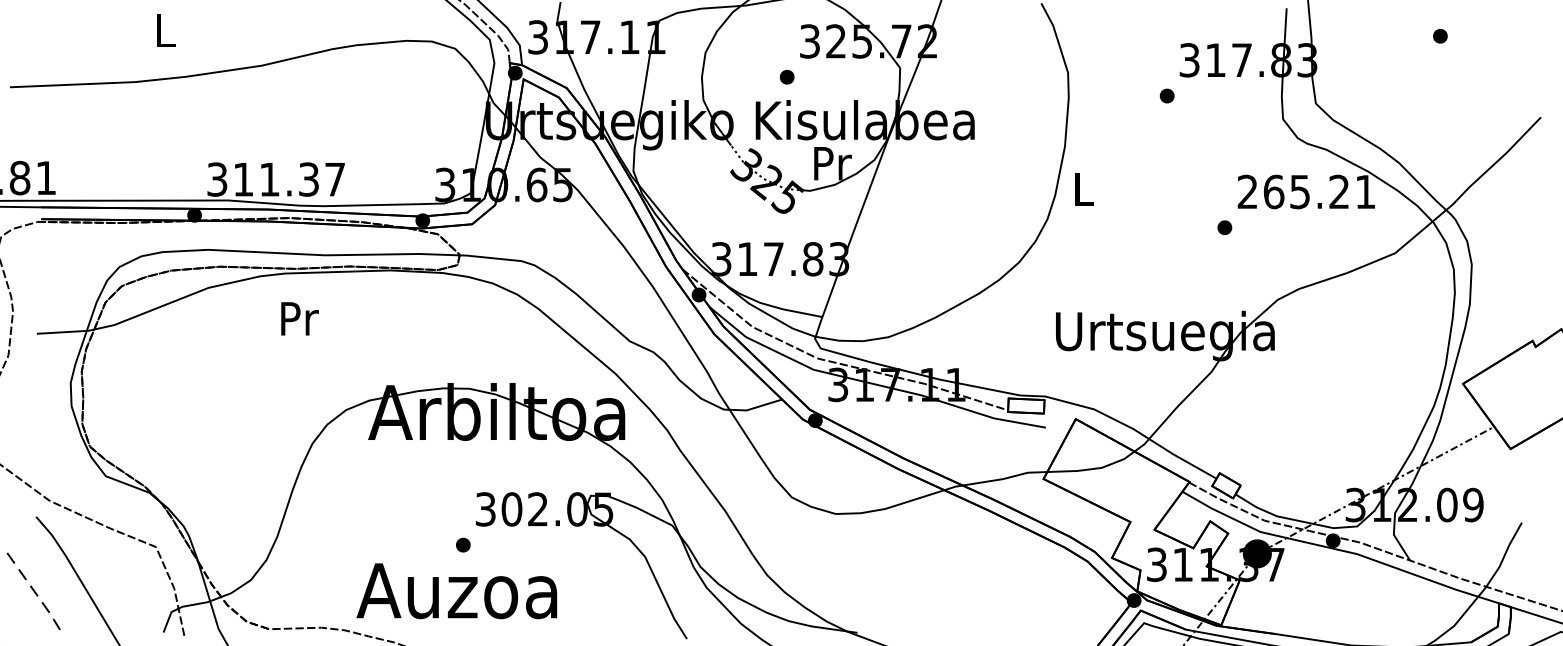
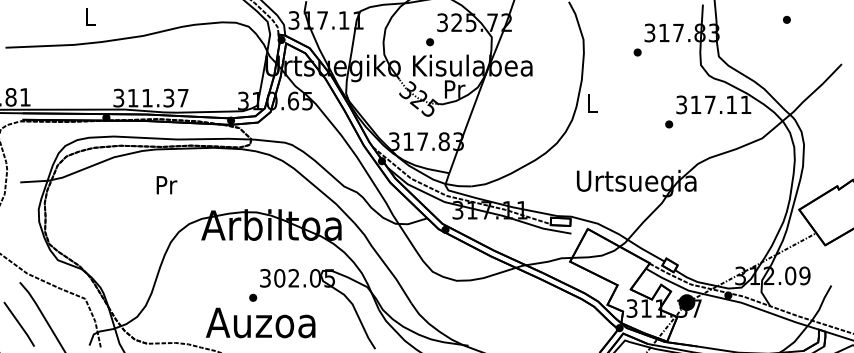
text: (1293, 191) -> (706, 104), 265.21 -> 317.11
text: (299, 319) -> (166, 185), moved
text: (456, 590) -> (260, 322), moved
line: (37, 593) -> (20, 324), dashed -> solid

